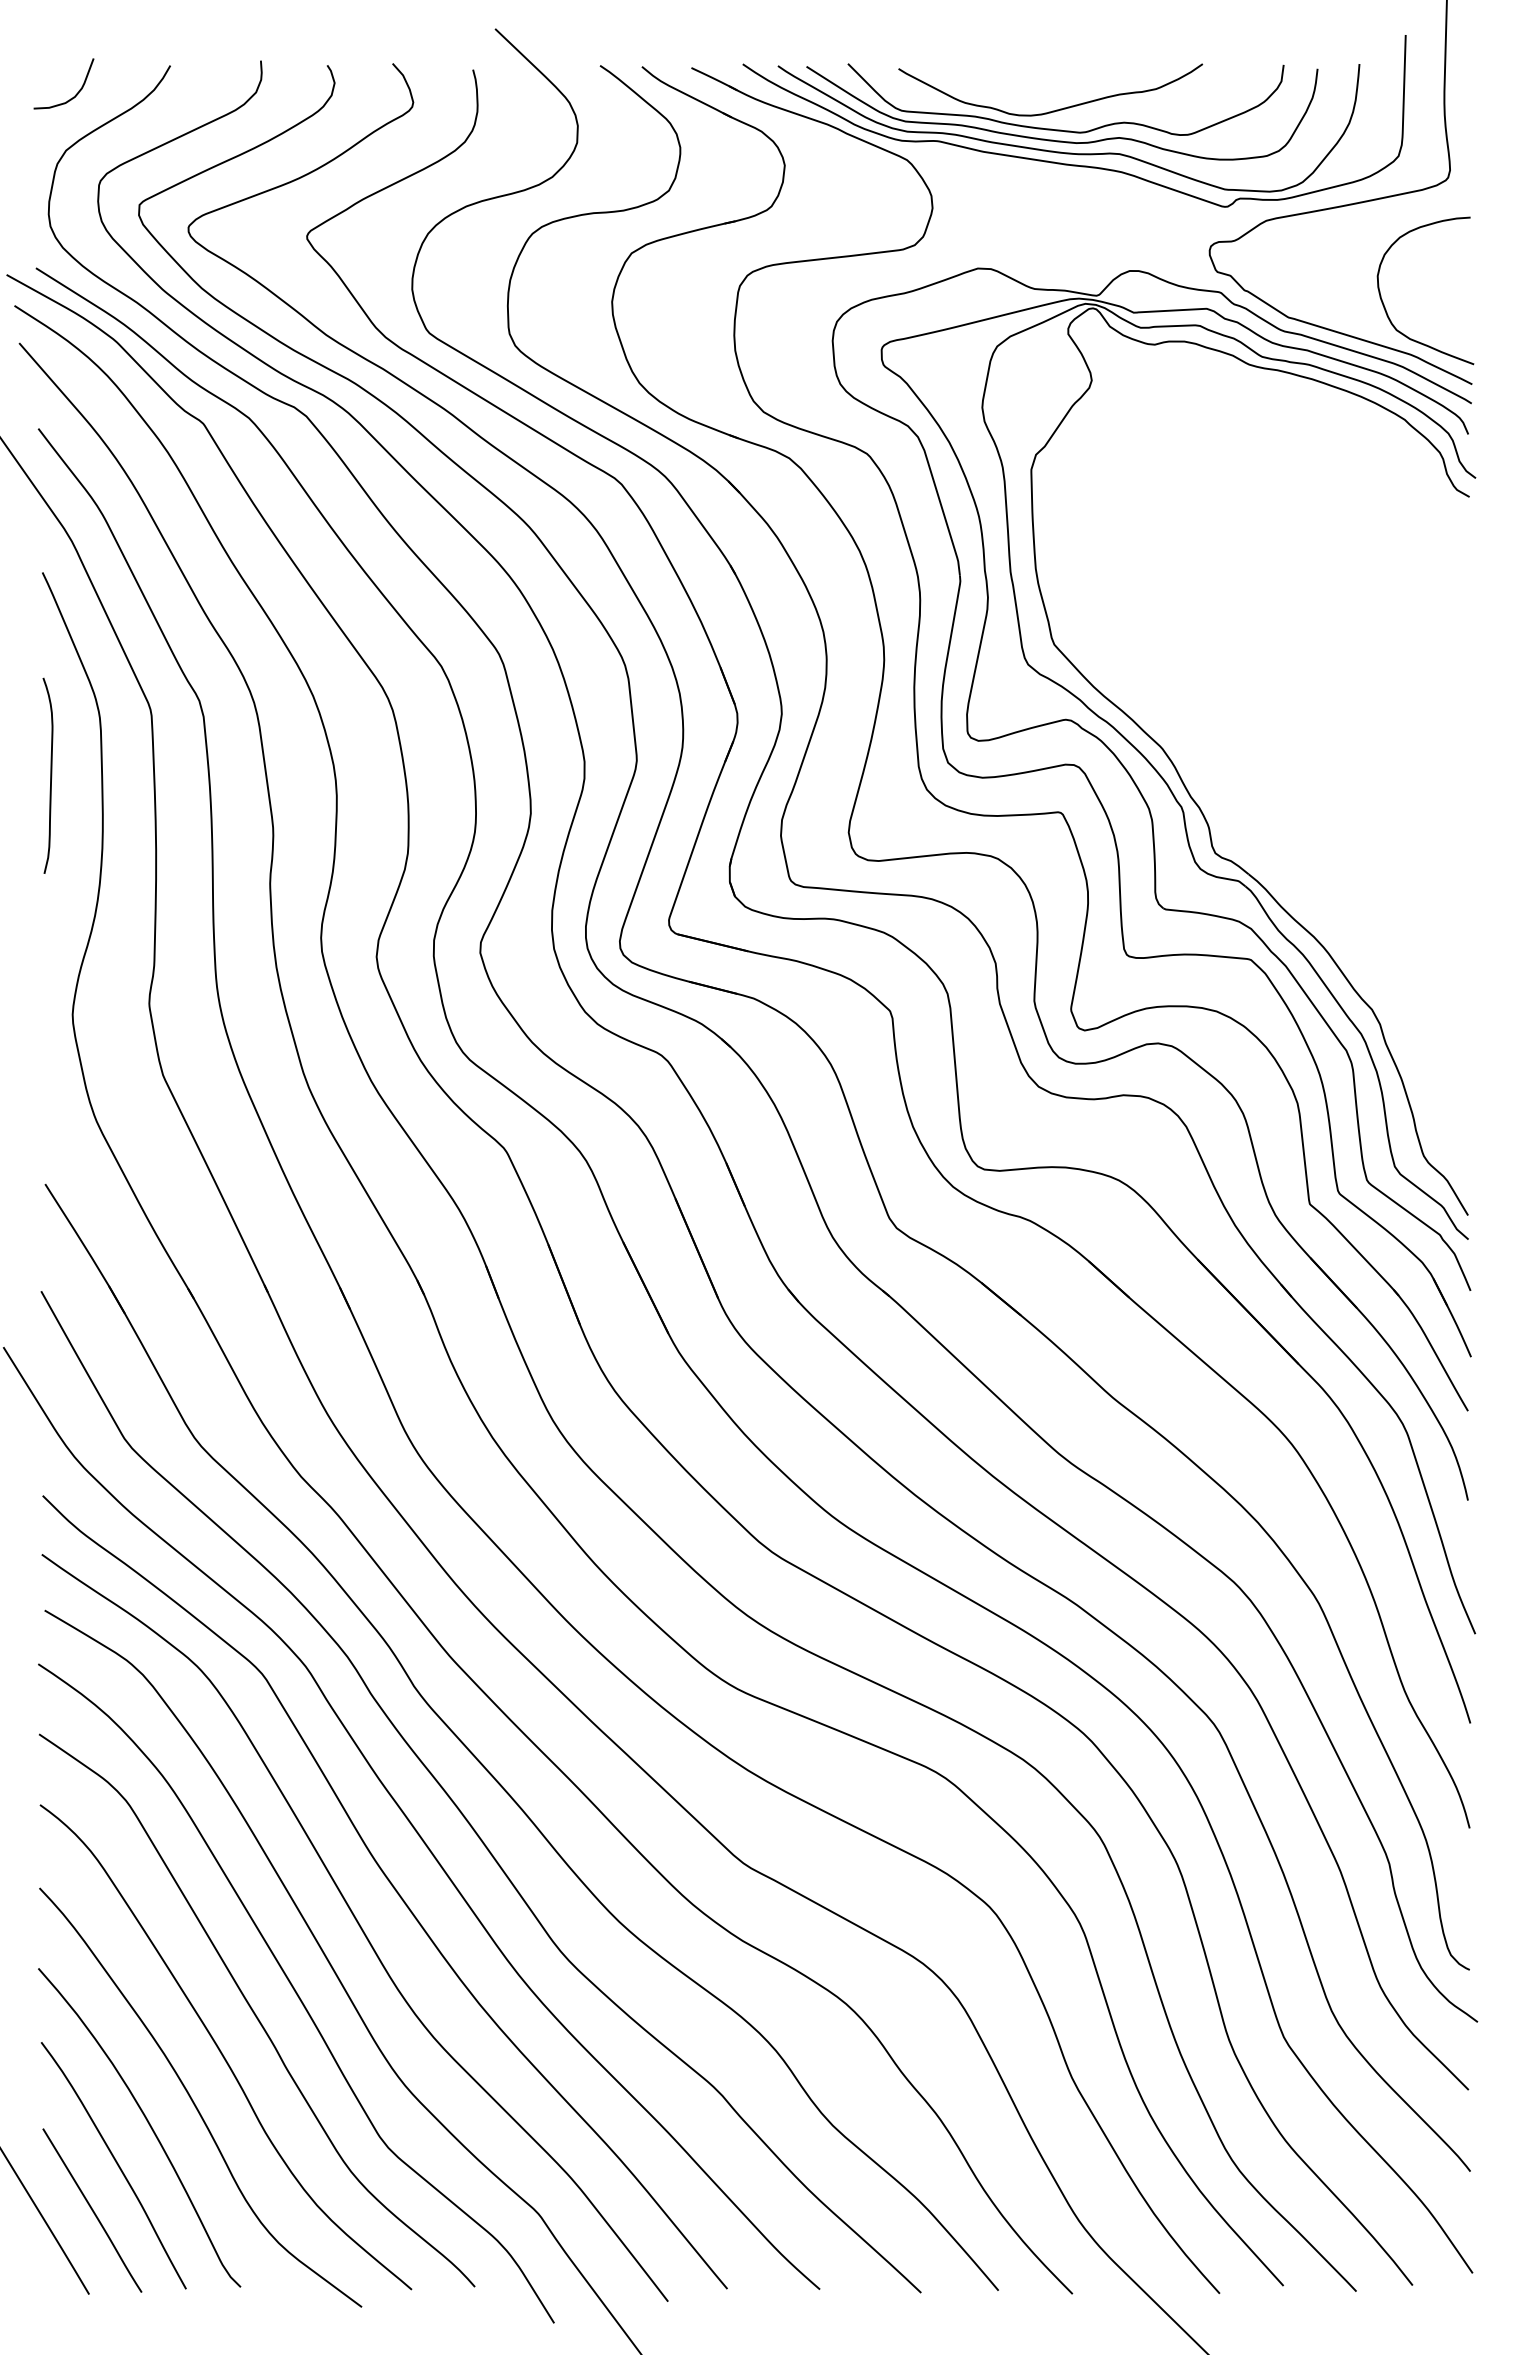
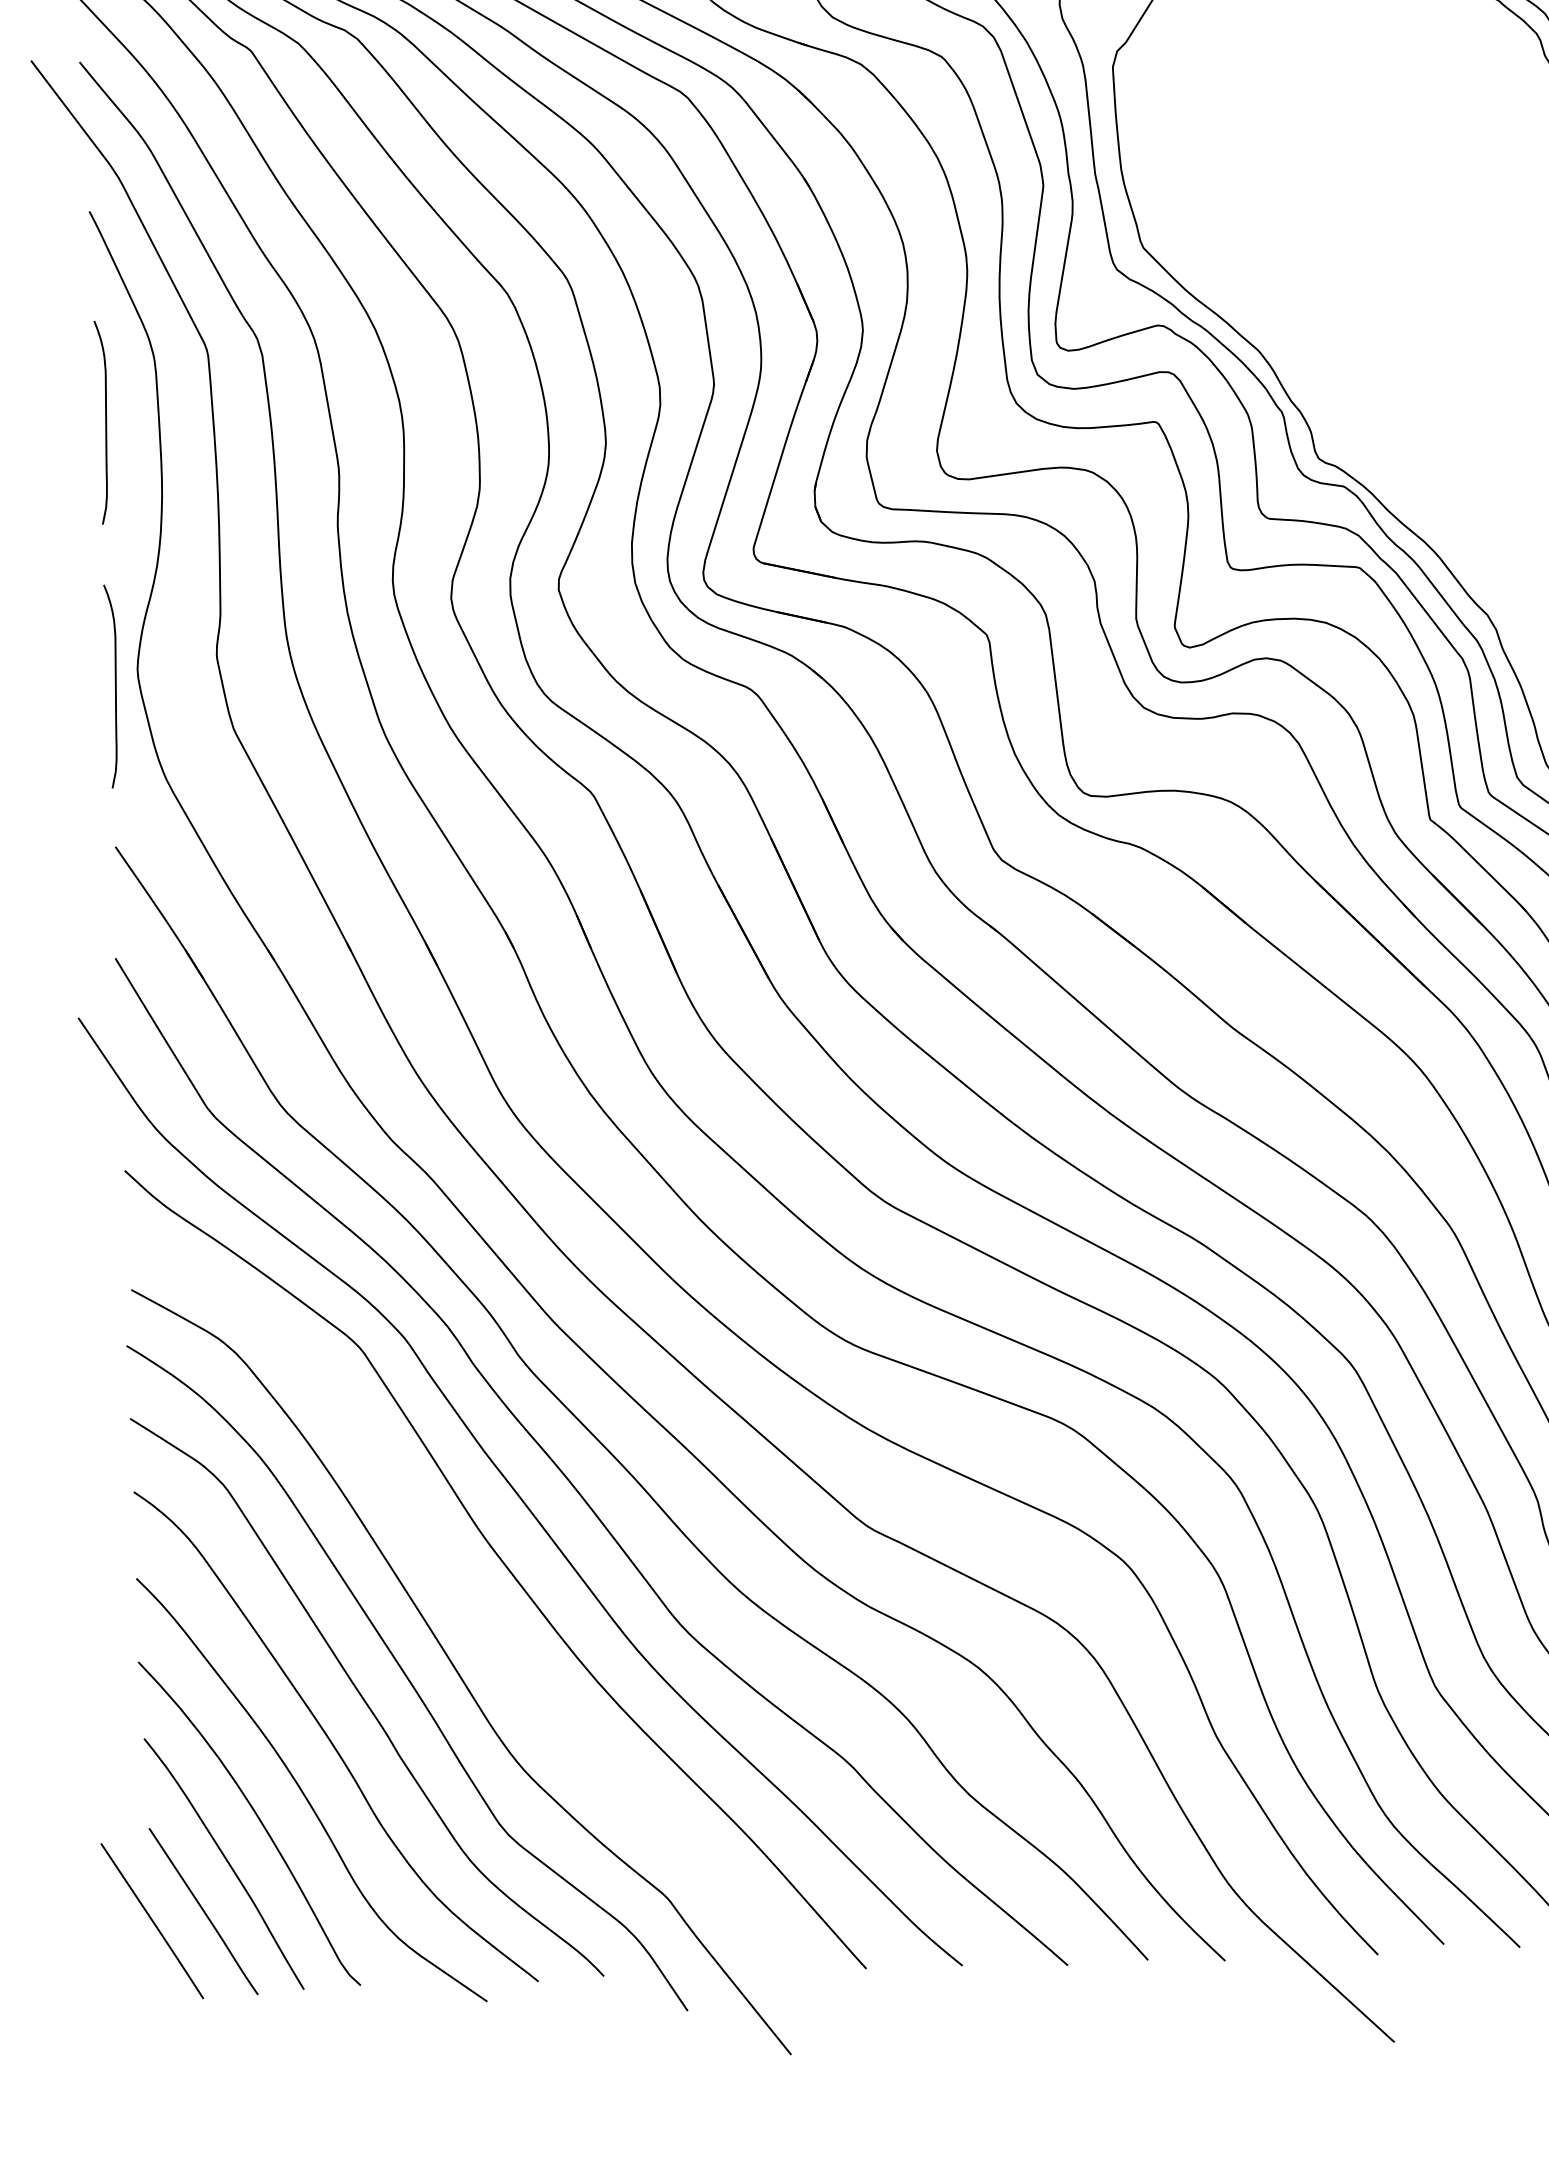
curve: (50, 1029) -> (115, 686), added
curve: (358, 1925) -> (469, 1605), removed

